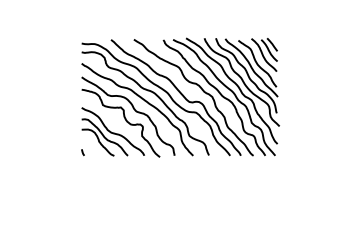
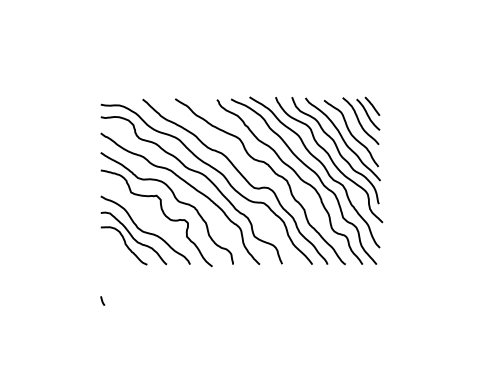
line: (82, 152) -> (102, 300), moved

